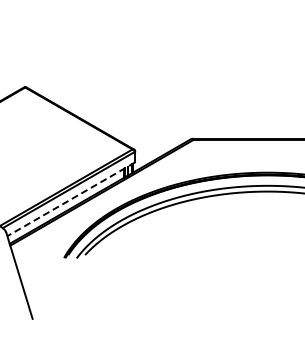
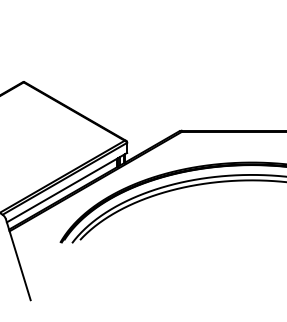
line: (71, 199) -> (67, 187), dashed -> solid

